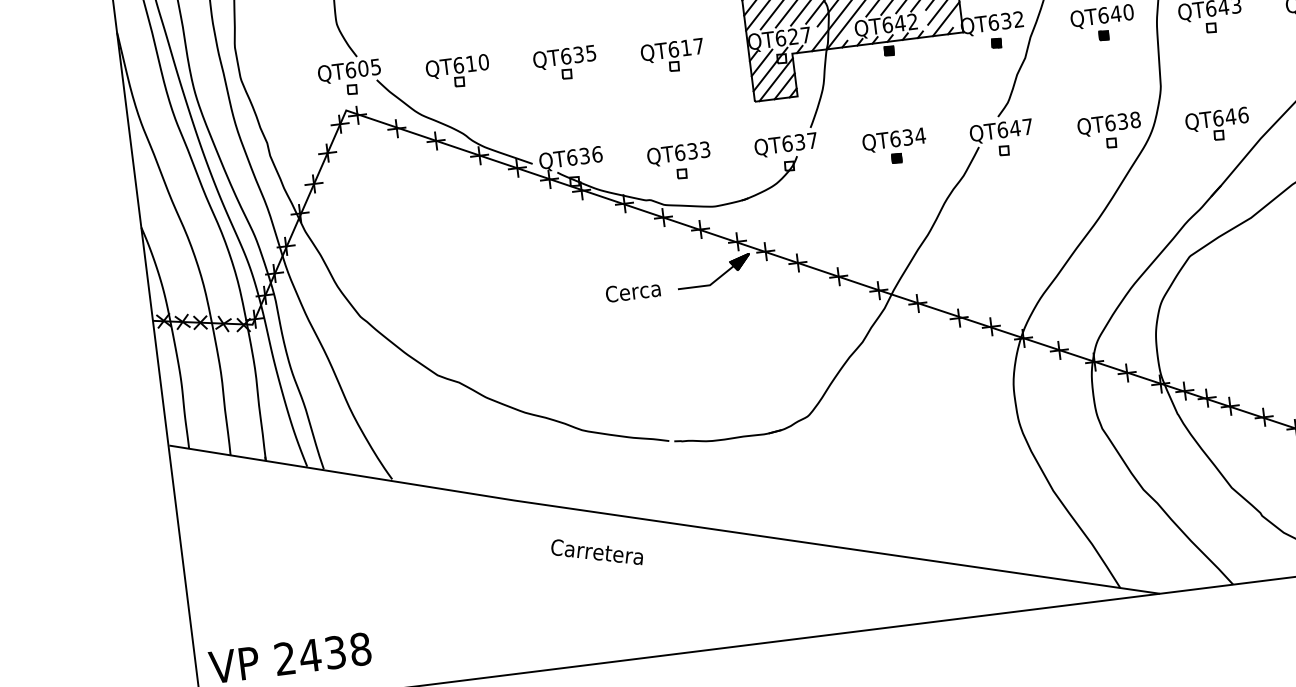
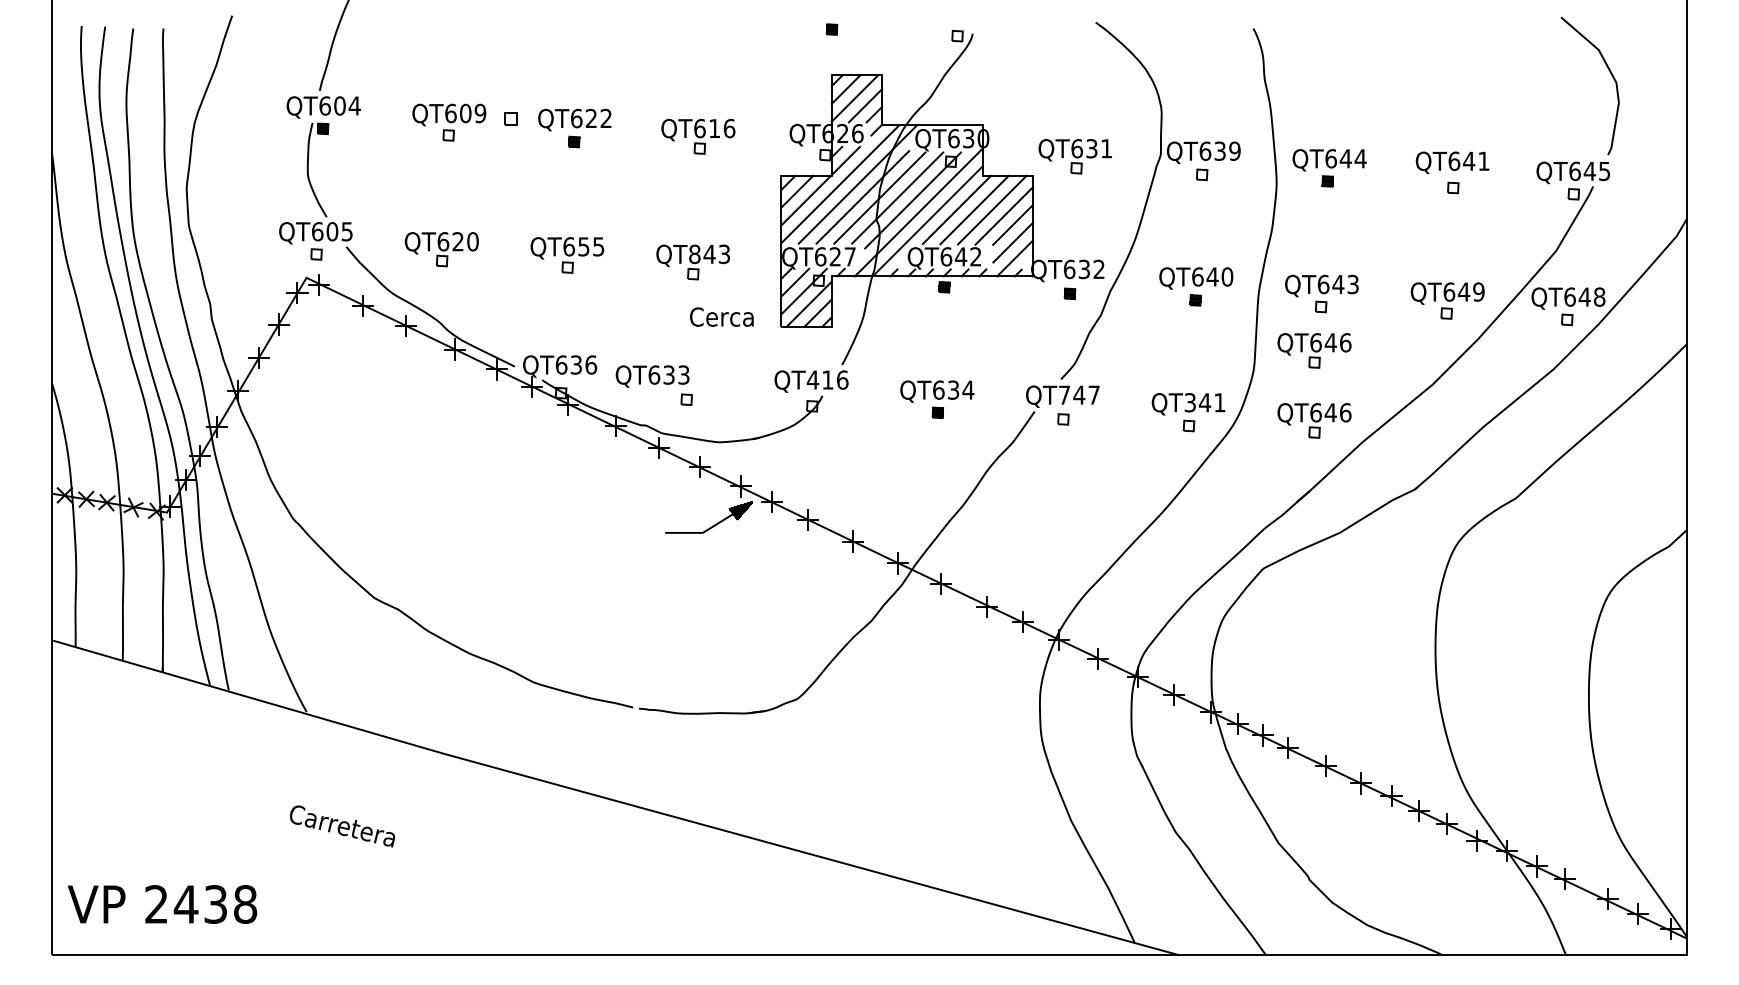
text: (686, 48) -> (709, 254), QT617 -> QT843
text: (578, 54) -> (583, 246), QT635 -> QT655
text: (470, 63) -> (457, 241), QT610 -> QT620
part: (1210, 65) -> (1314, 350), added
text: (1122, 121) -> (1204, 402), QT638 -> QT341
text: (1002, 129) -> (1064, 394), QT647 -> QT747
text: (799, 141) -> (827, 379), QT637 -> QT416
text: (678, 154) -> (652, 376), moved
text: (632, 291) -> (721, 316), moved
text: (597, 552) -> (342, 826), moved

